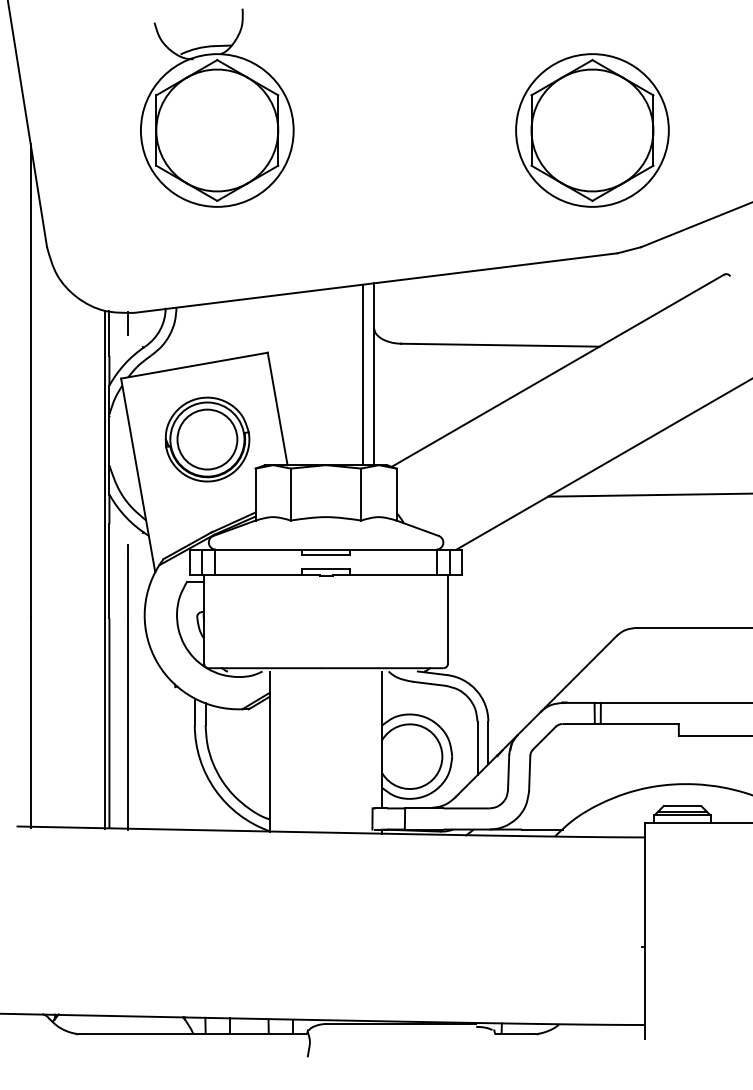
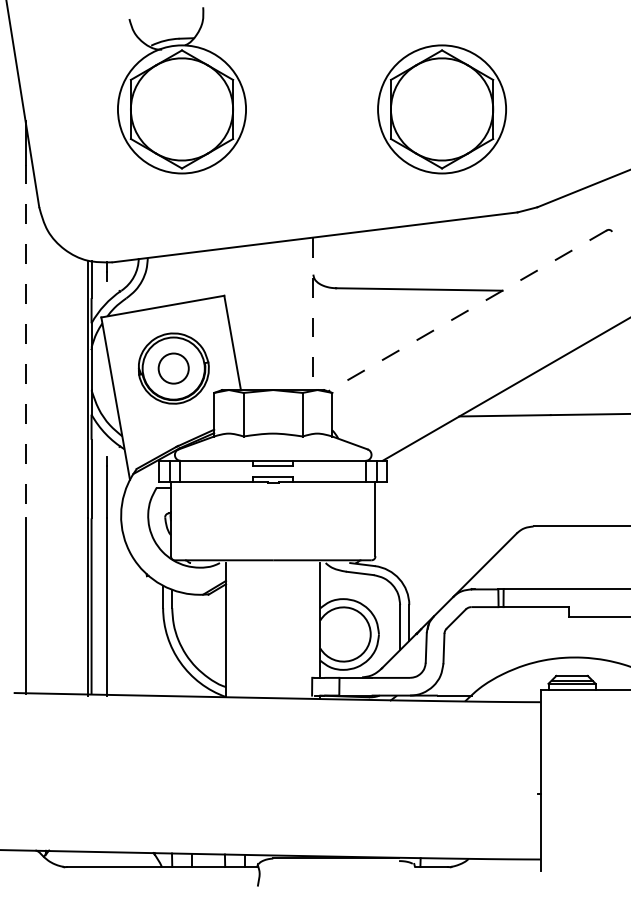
part: (592, 130) -> (442, 109), moved
line: (557, 370) -> (467, 310), solid -> dashed
line: (363, 374) -> (304, 314), removed
line: (373, 374) -> (312, 314), solid -> dashed
line: (30, 407) -> (25, 341), solid -> dashed
circle: (207, 439) -> (173, 368), size x0.6

